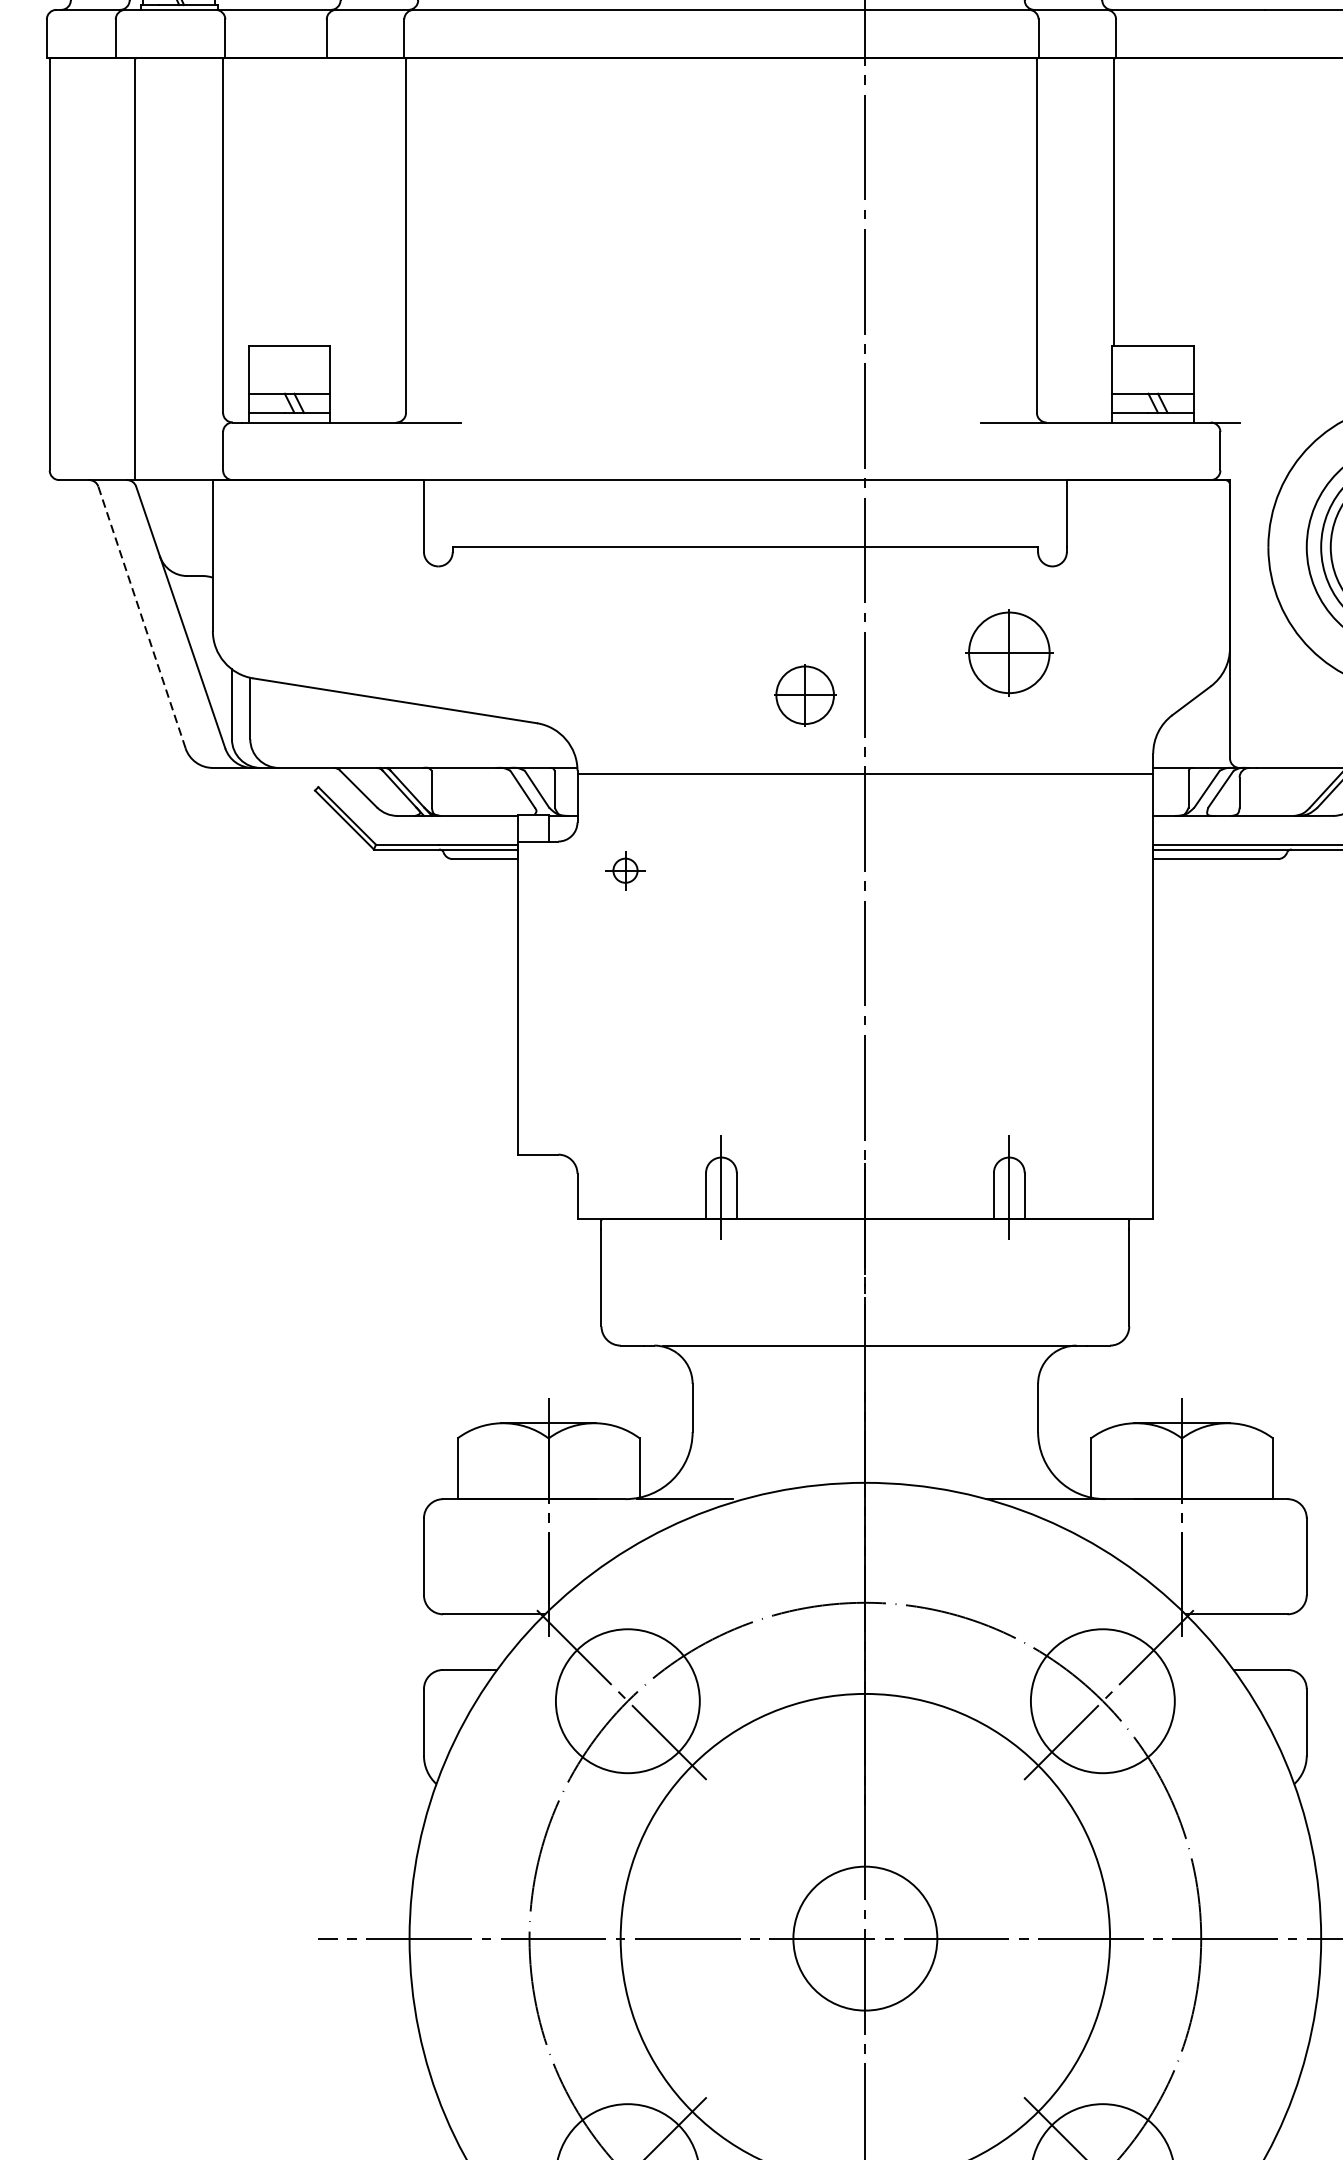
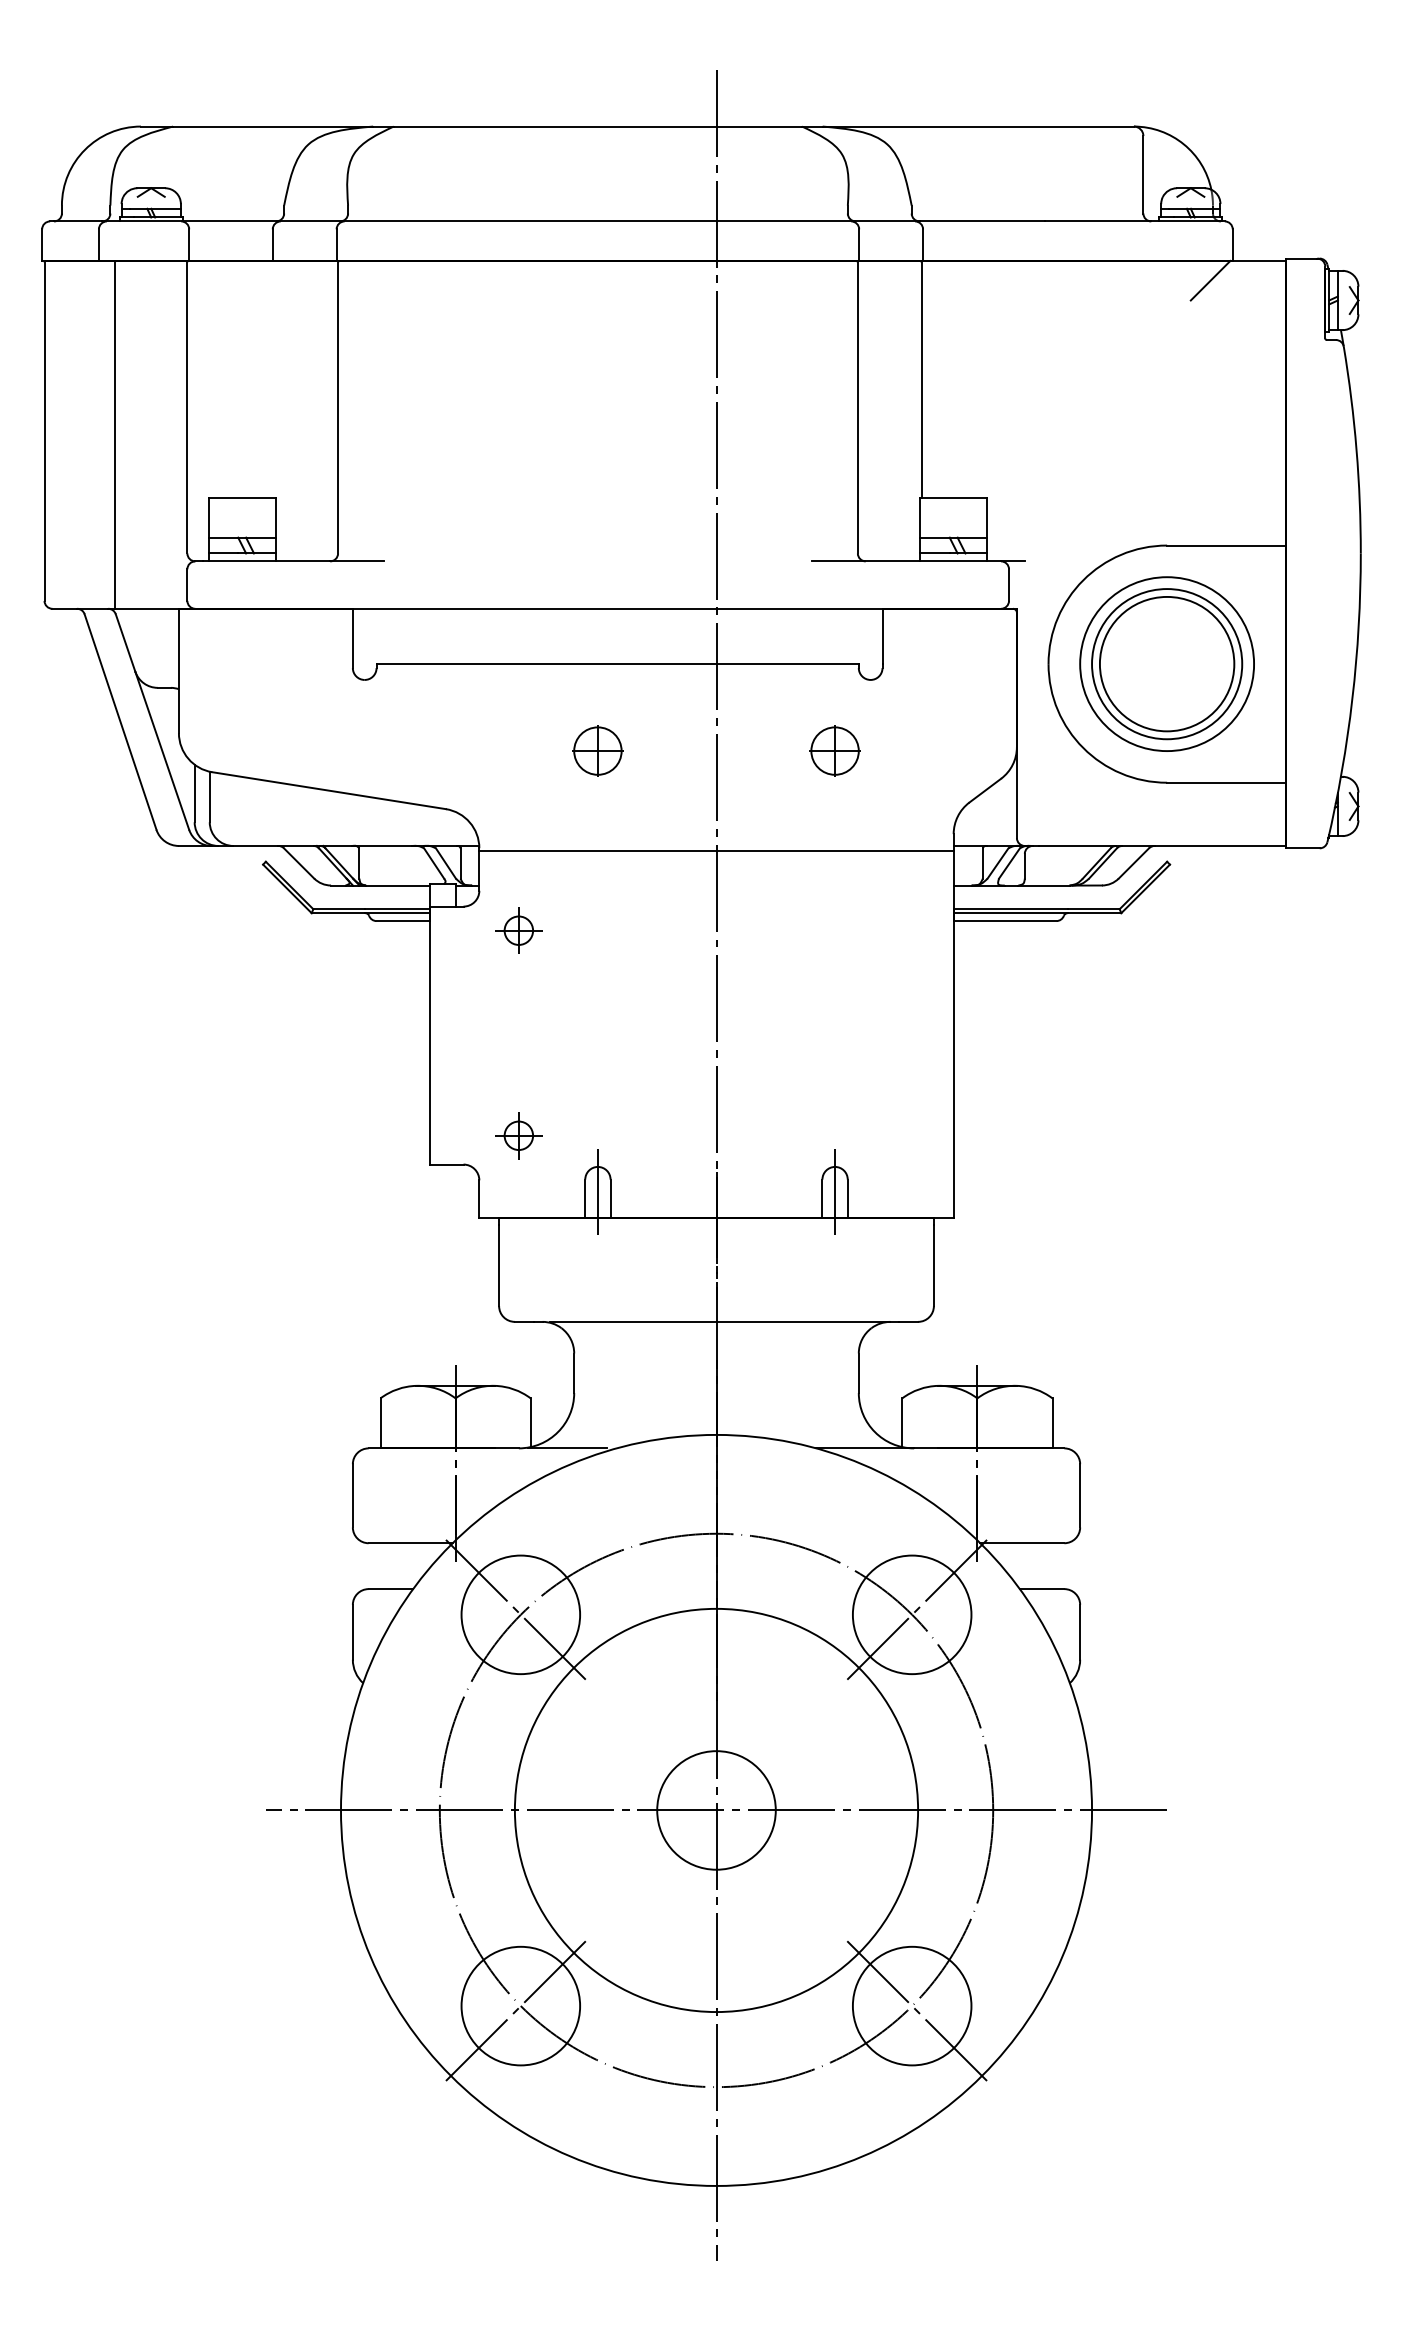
line: (141, 618) -> (120, 722), dashed -> solid
part: (1008, 652) -> (834, 750), size x0.71
part: (804, 694) -> (597, 750), moved
part: (625, 870) -> (518, 930), size x1.43
part: (625, 1119) -> (518, 1135), added

